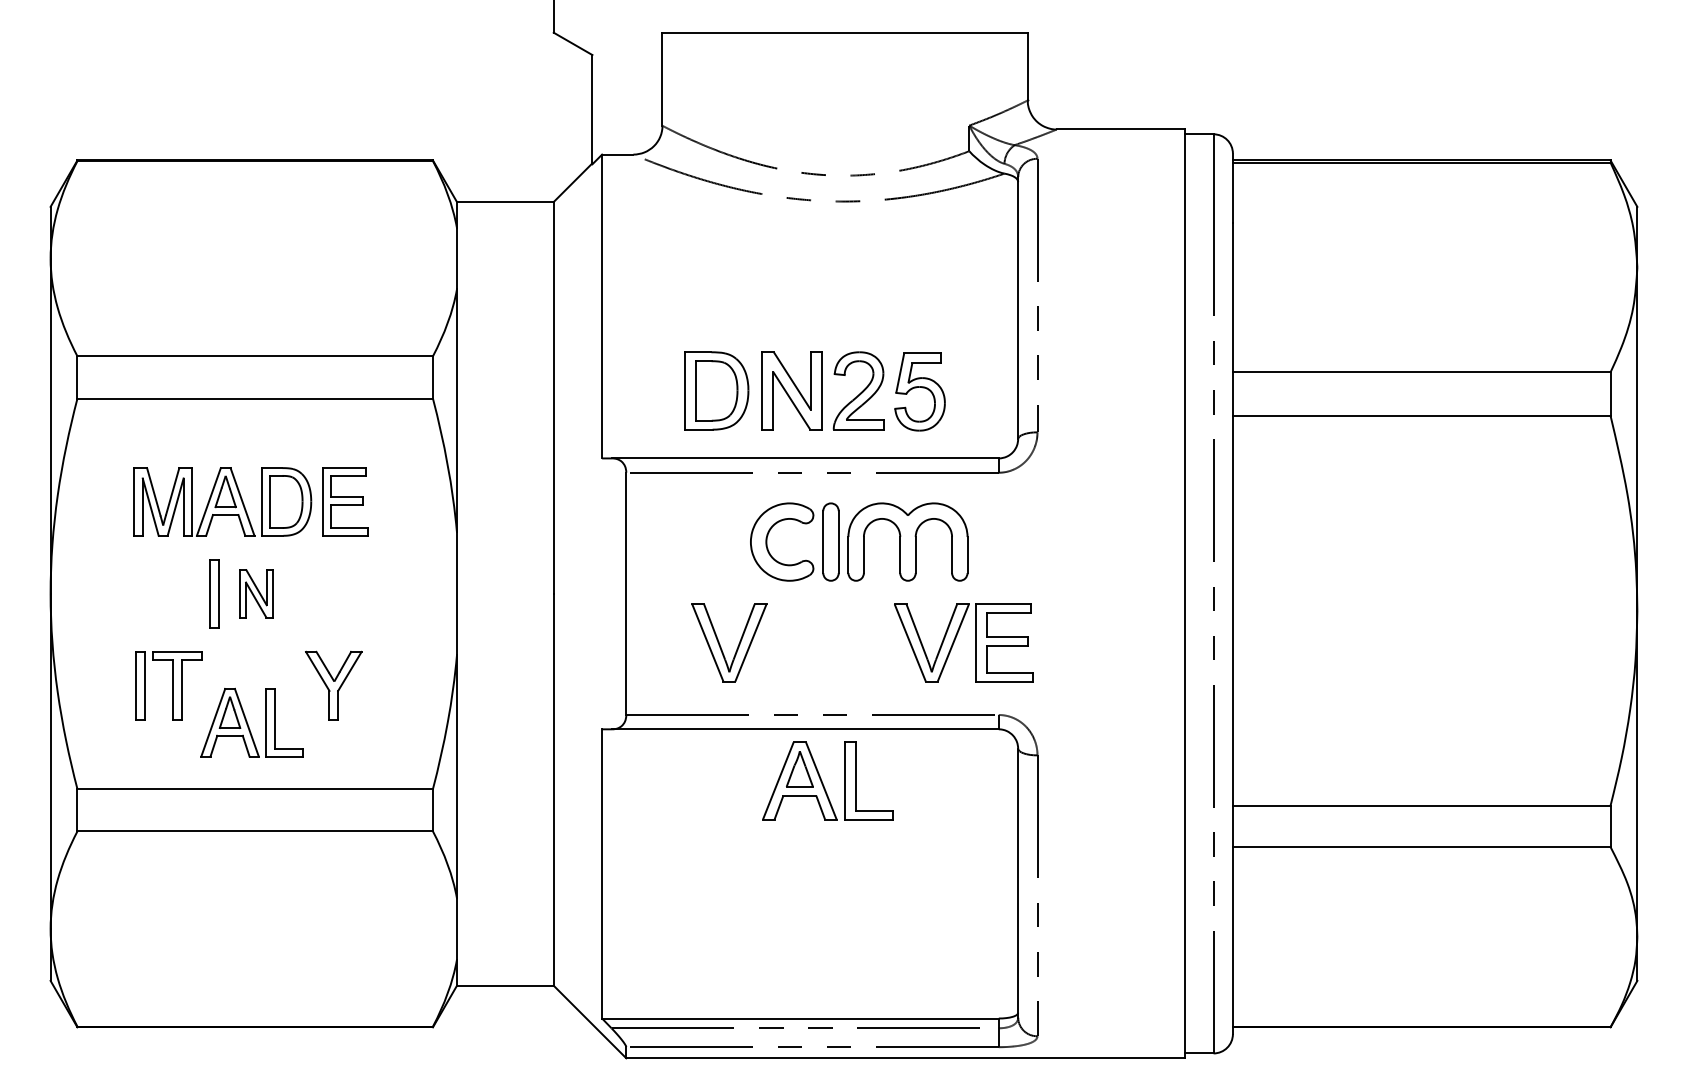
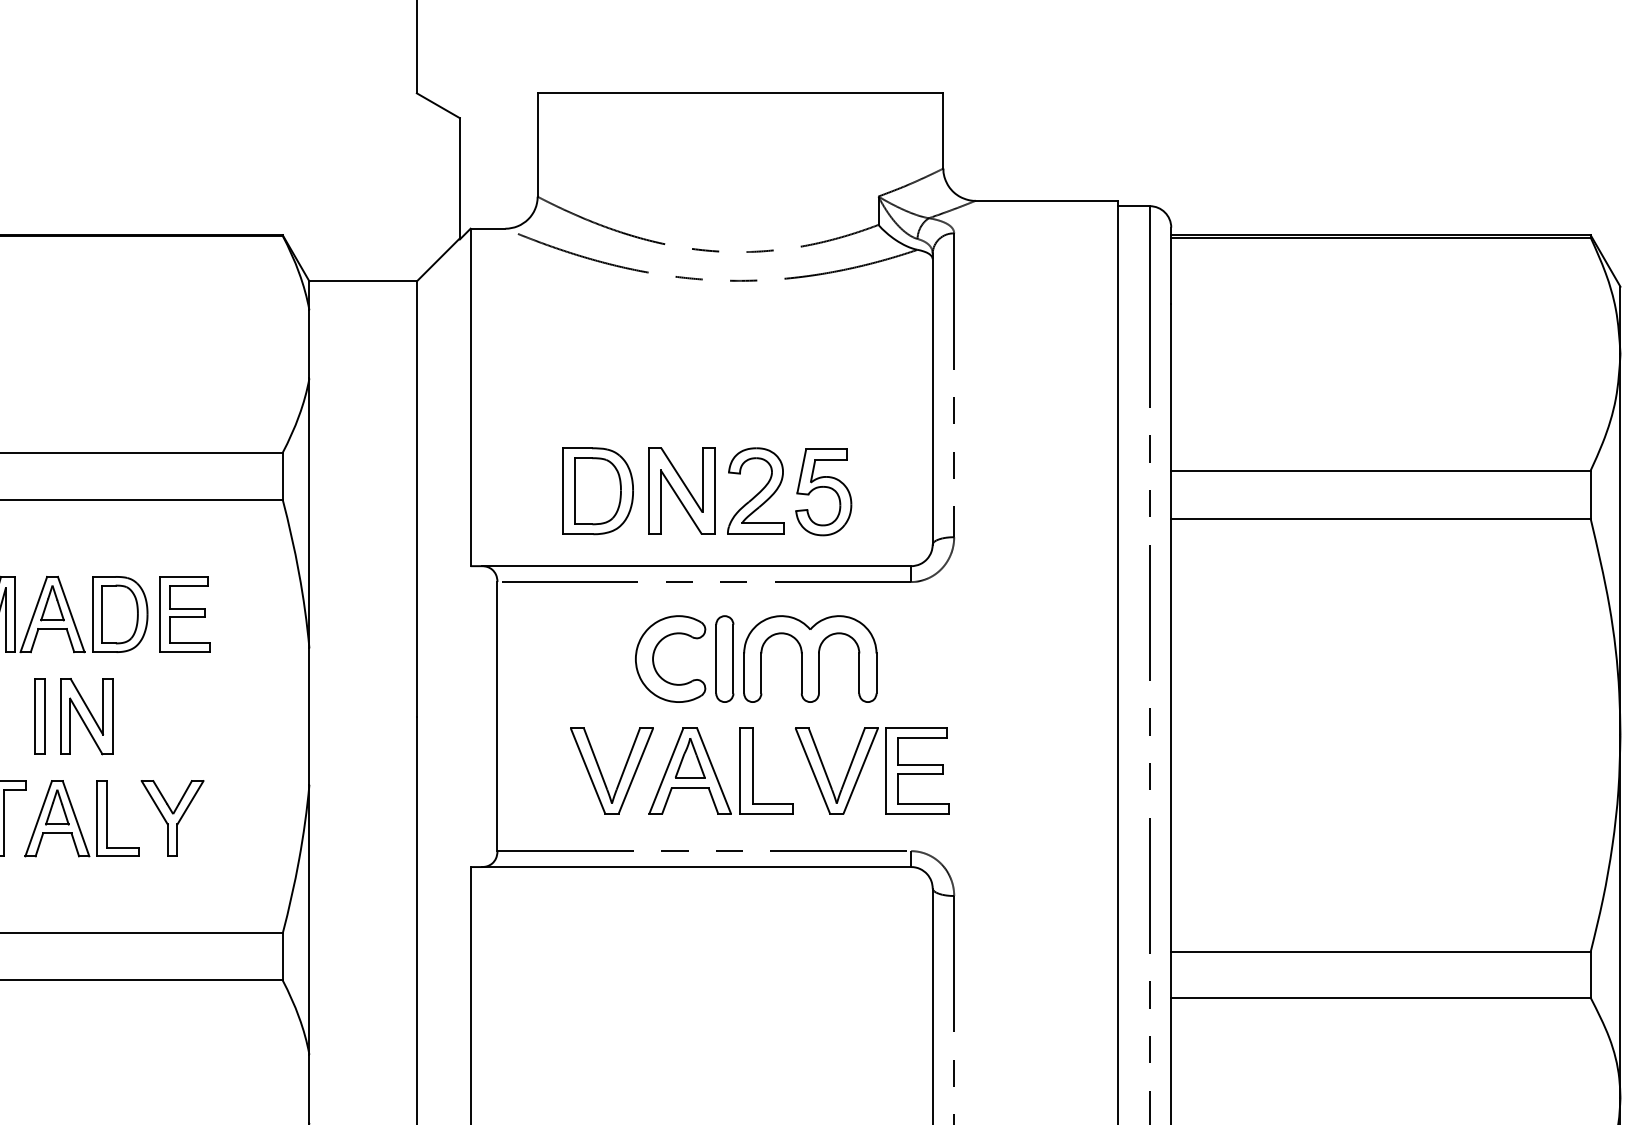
part: (256, 593) -> (86, 716), size x1.43
part: (251, 722) -> (81, 818), moved
part: (827, 780) -> (720, 770), moved

